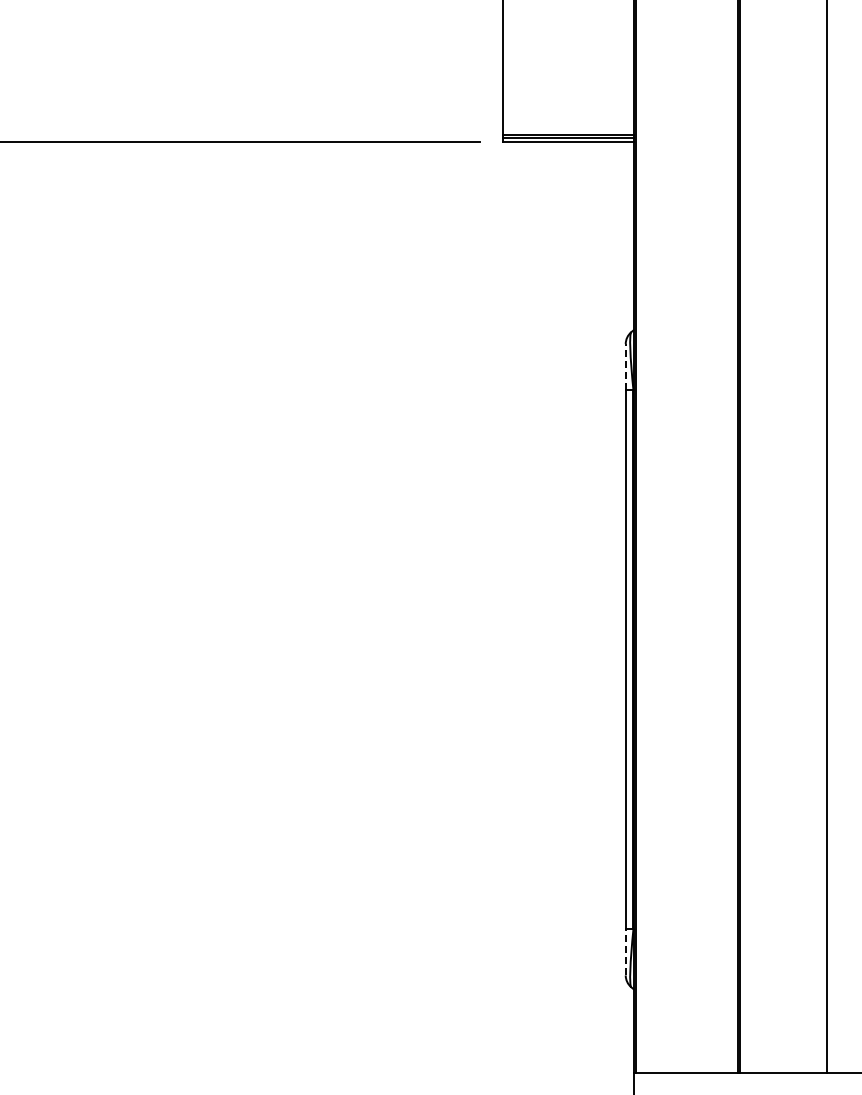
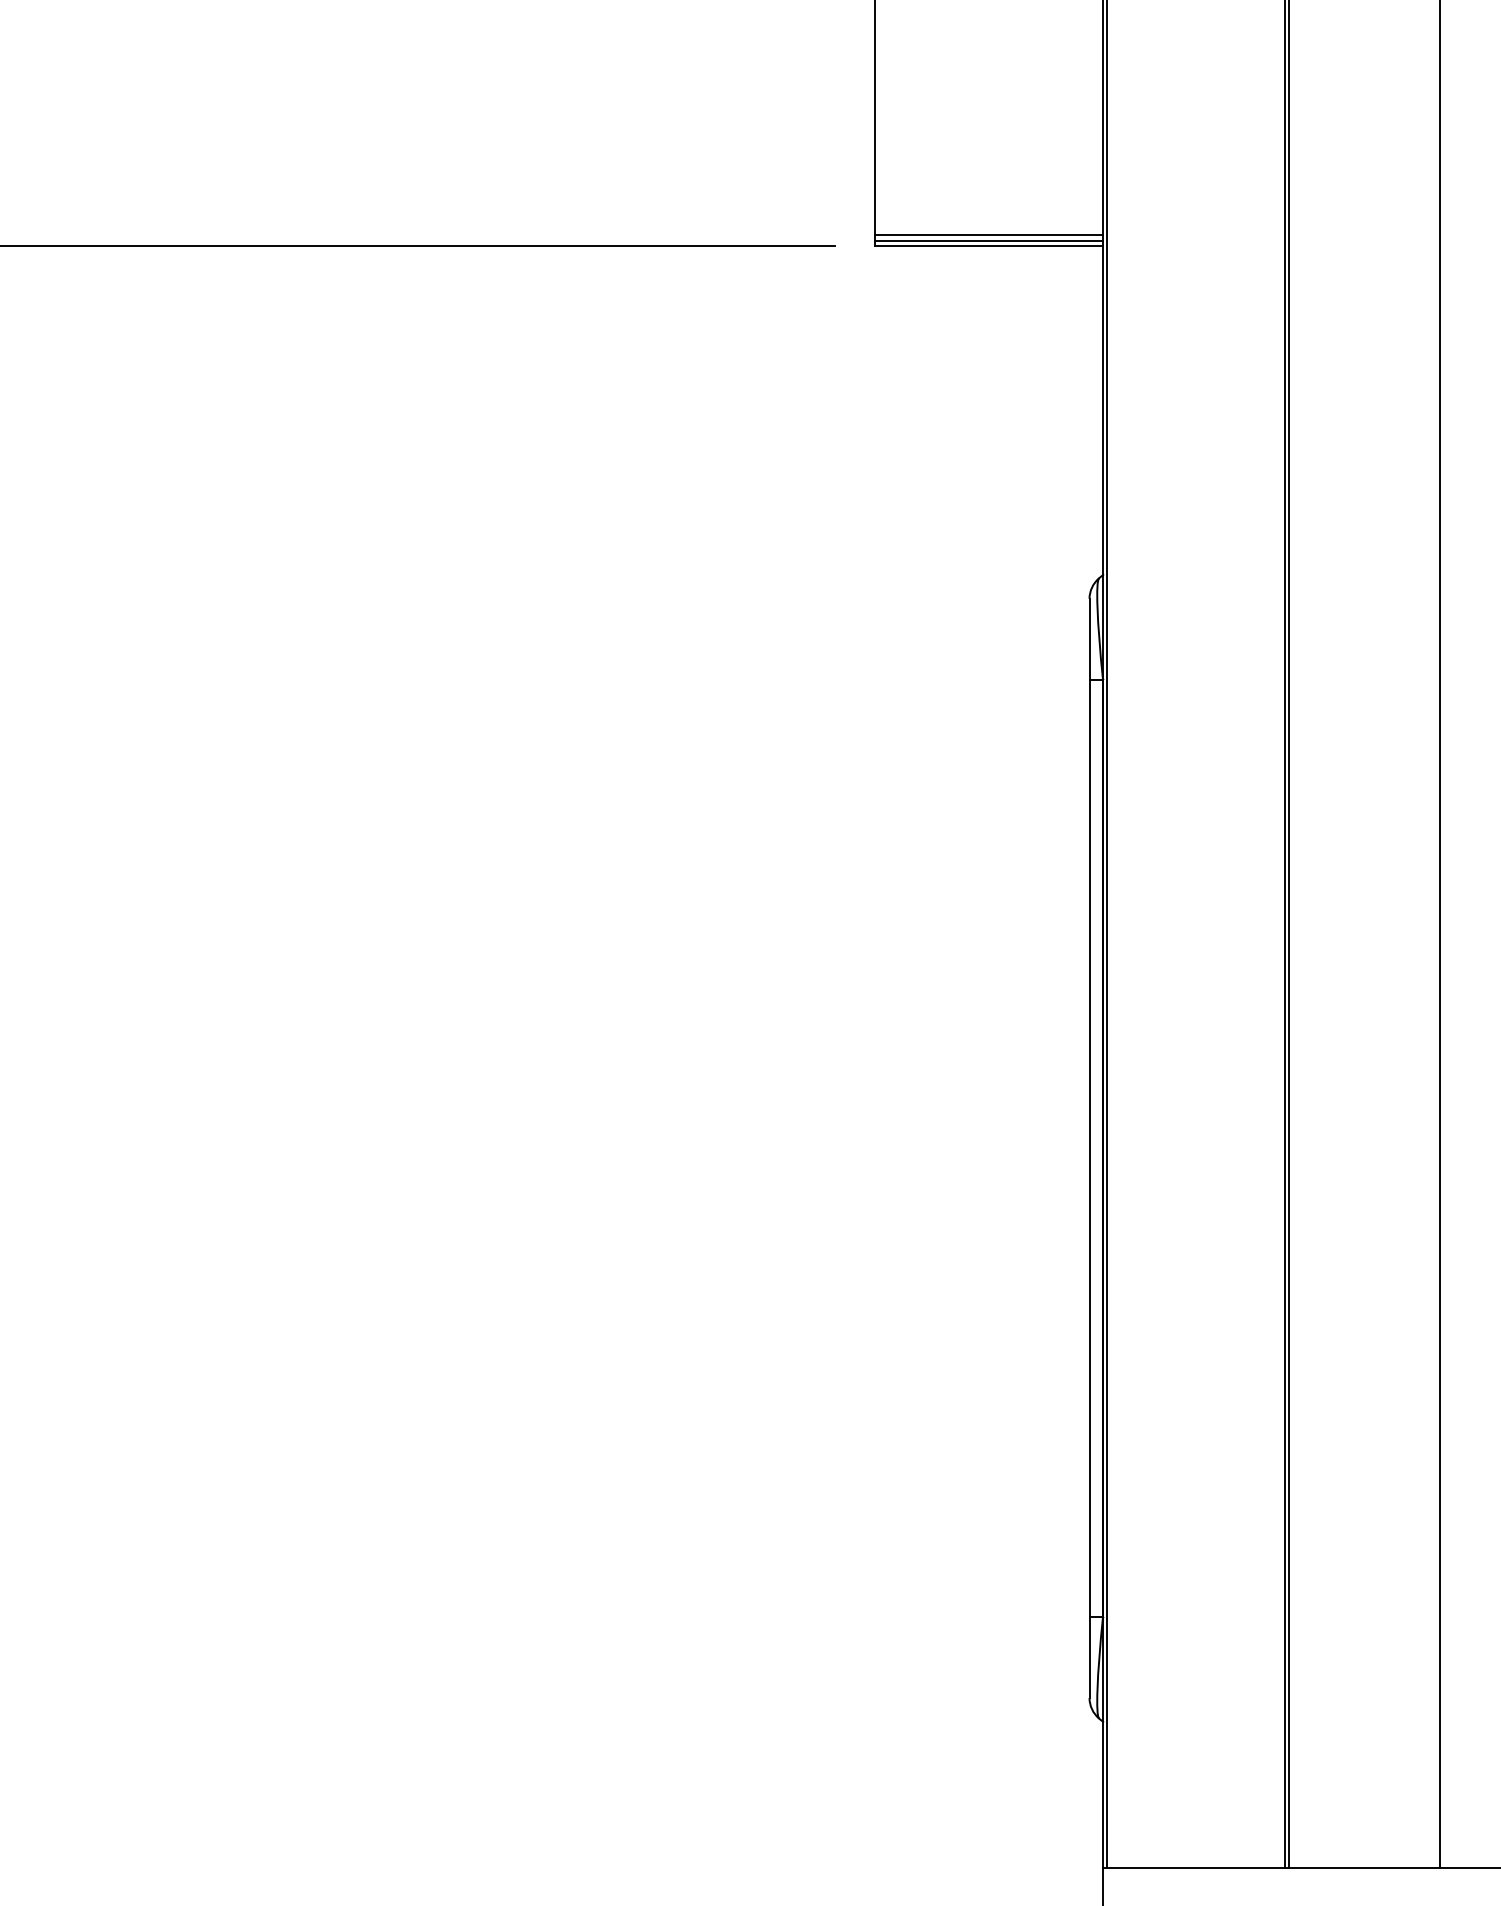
line: (625, 366) -> (1089, 637), dashed -> solid
line: (625, 951) -> (1089, 1656), dashed -> solid

